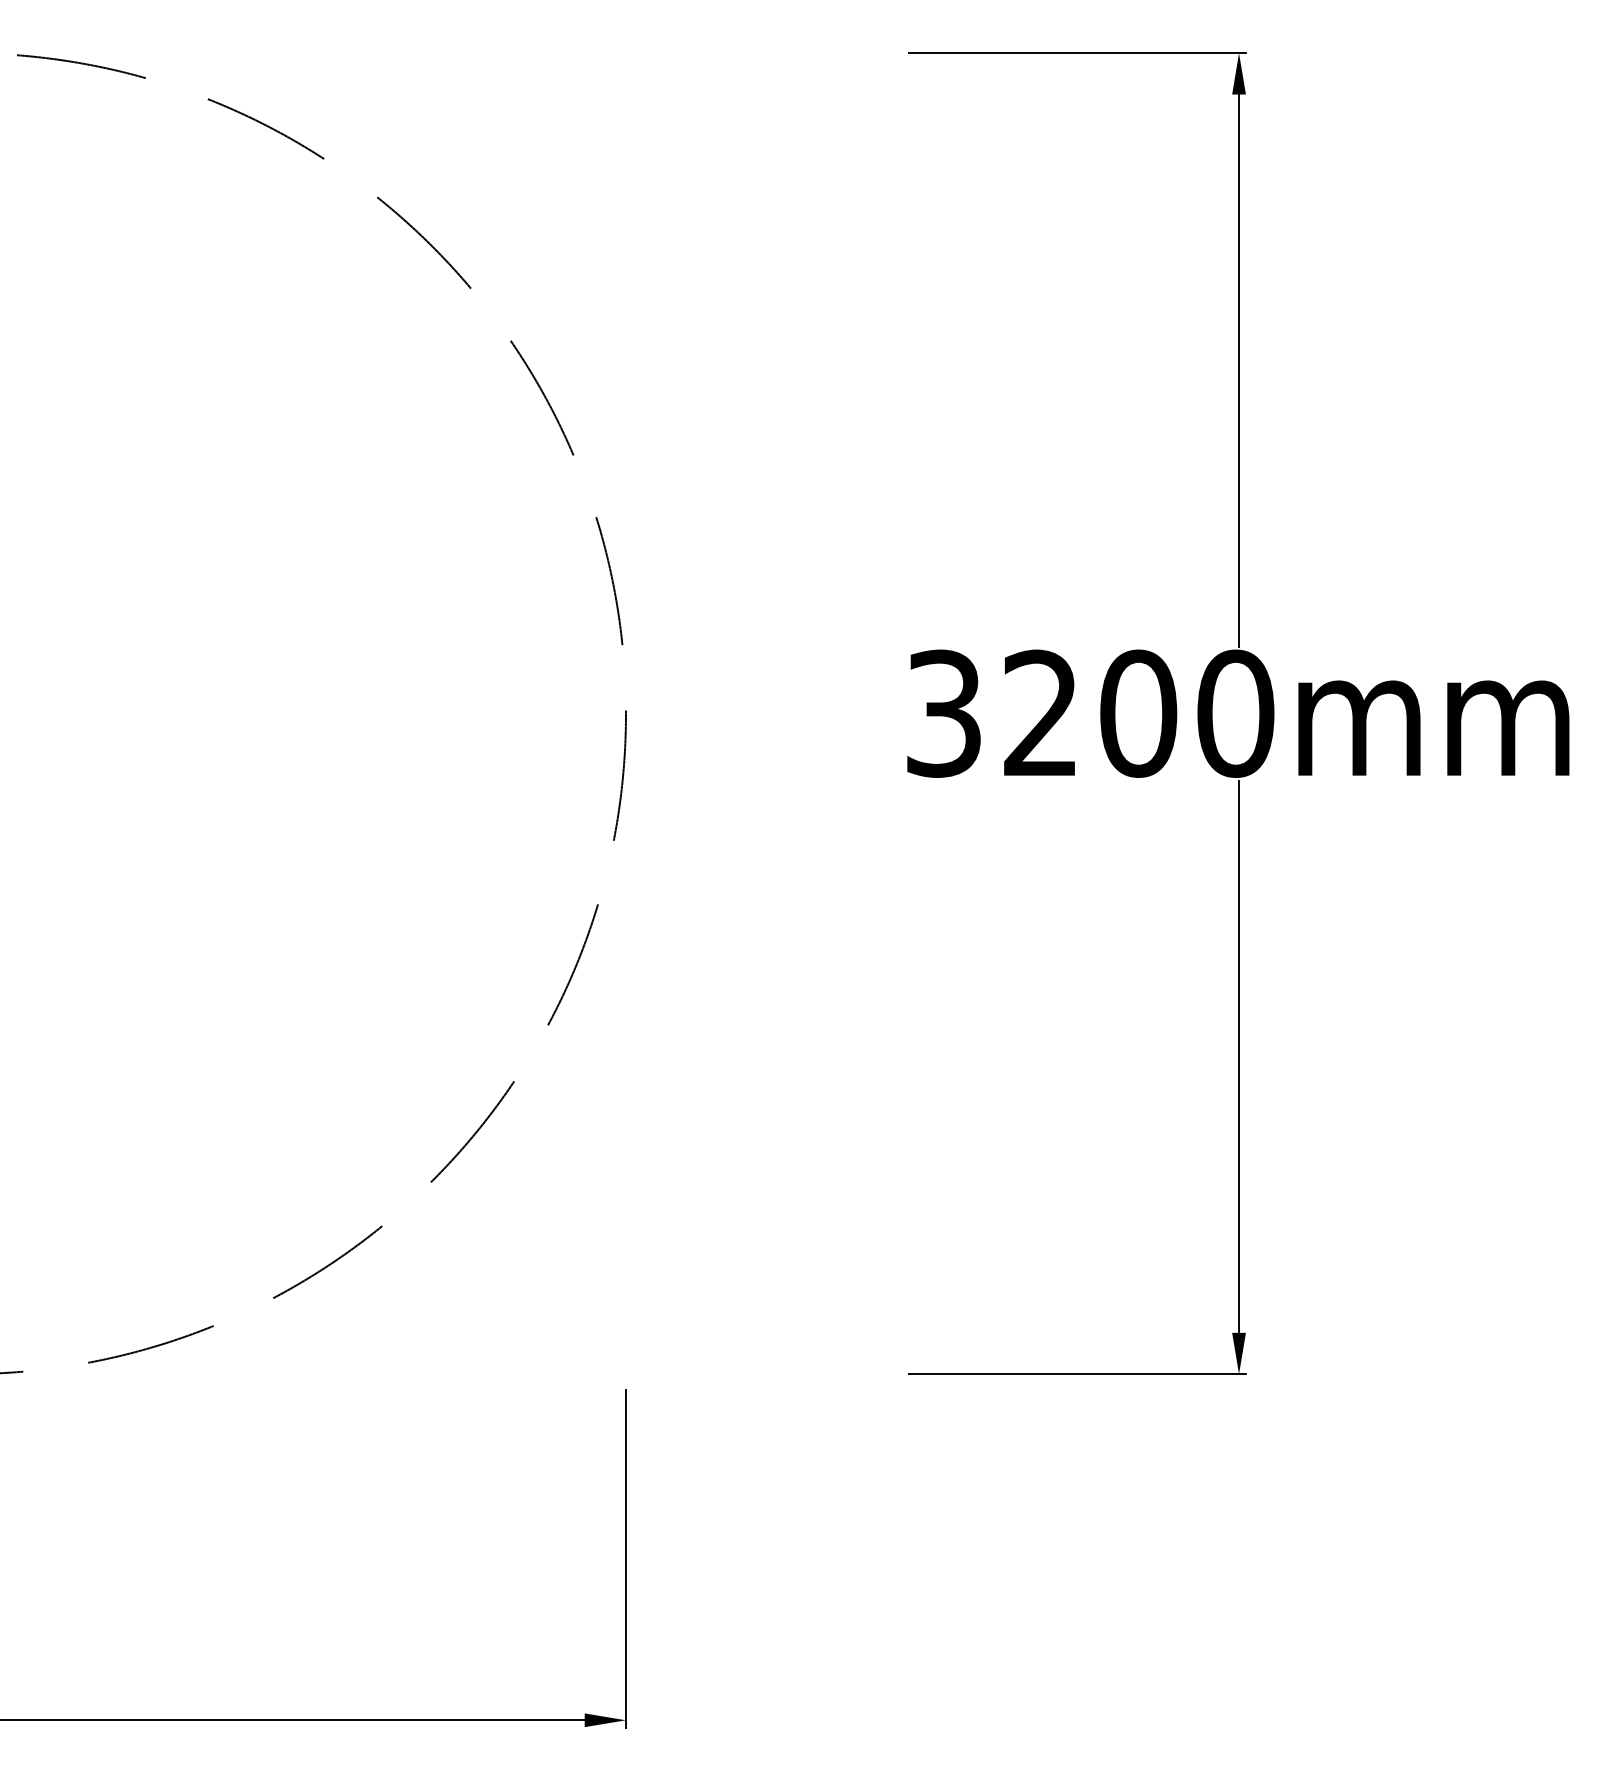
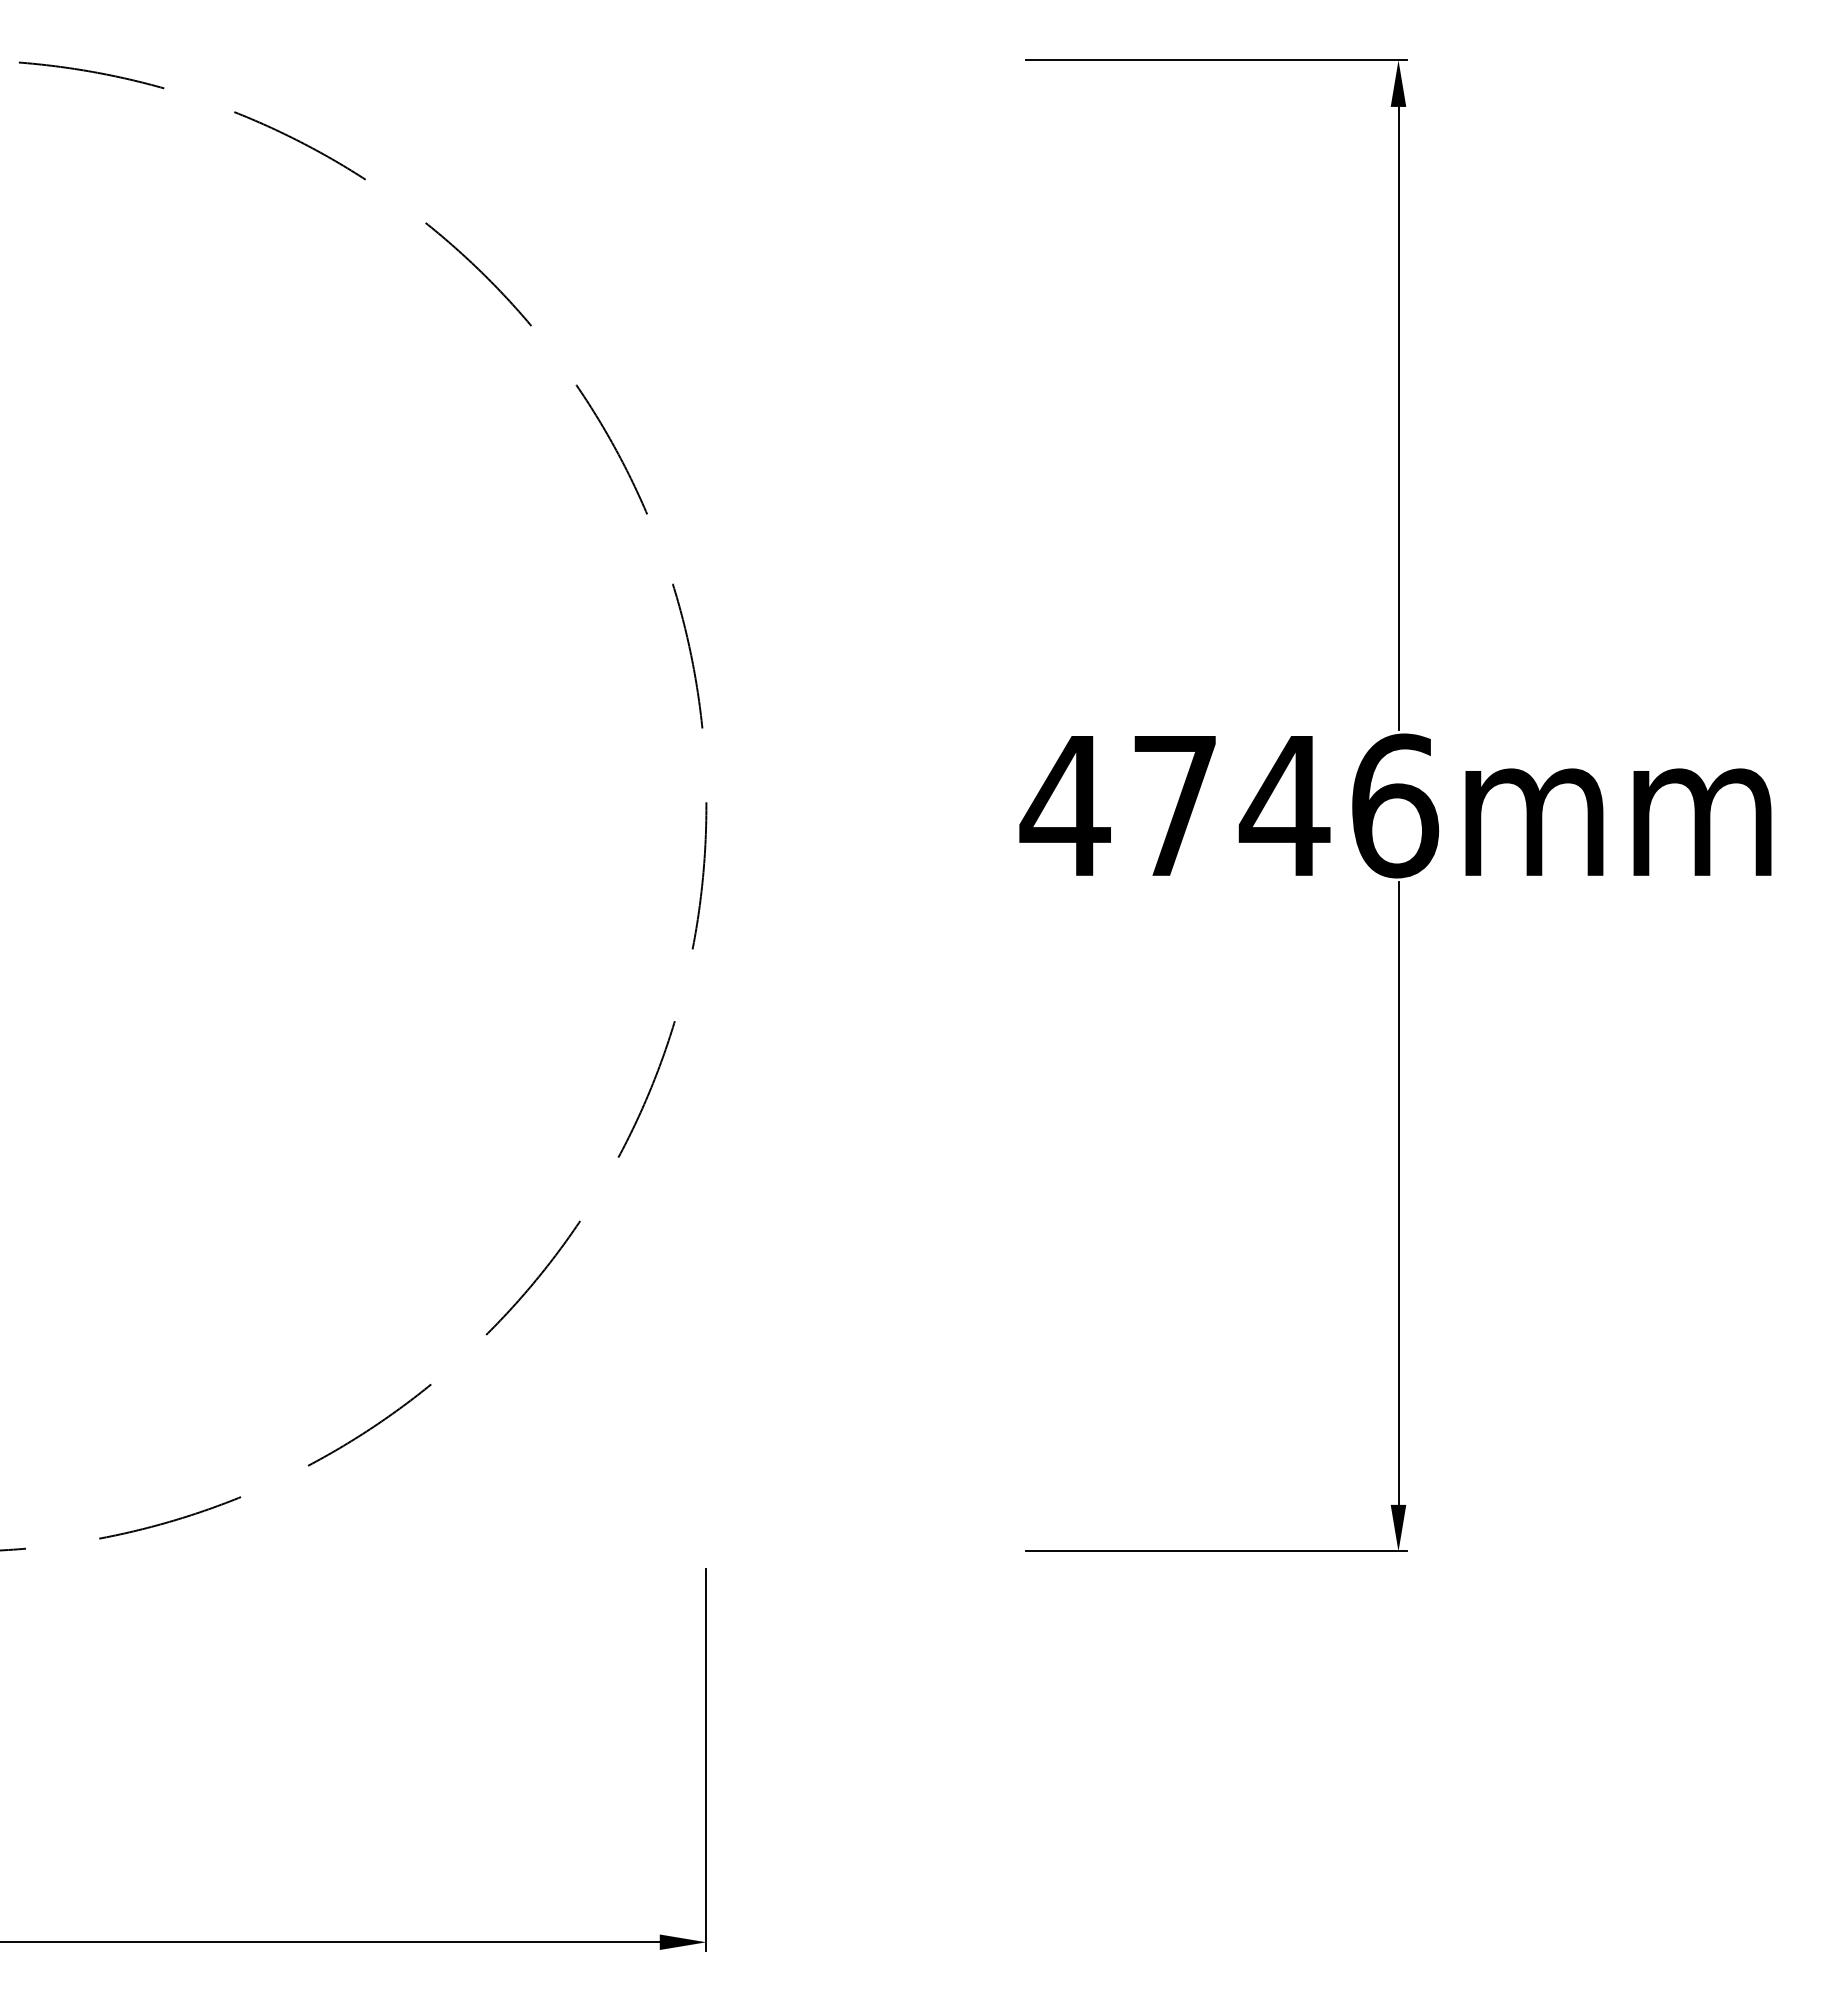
text: (1089, 713) -> (1229, 805), 3200mm -> 4746mm

